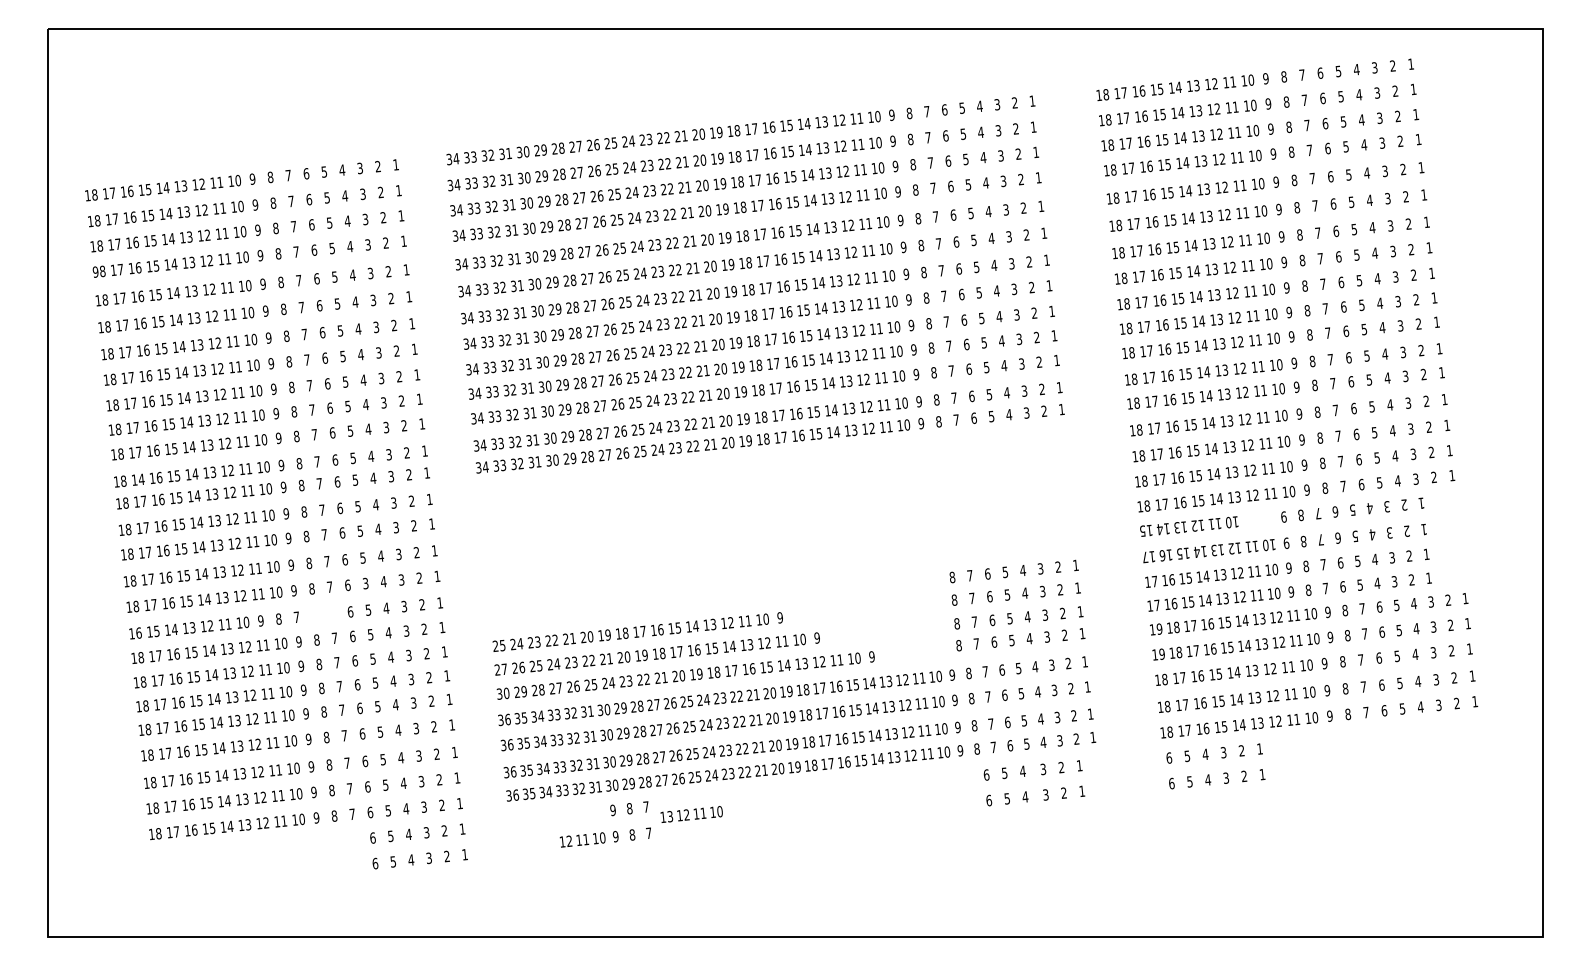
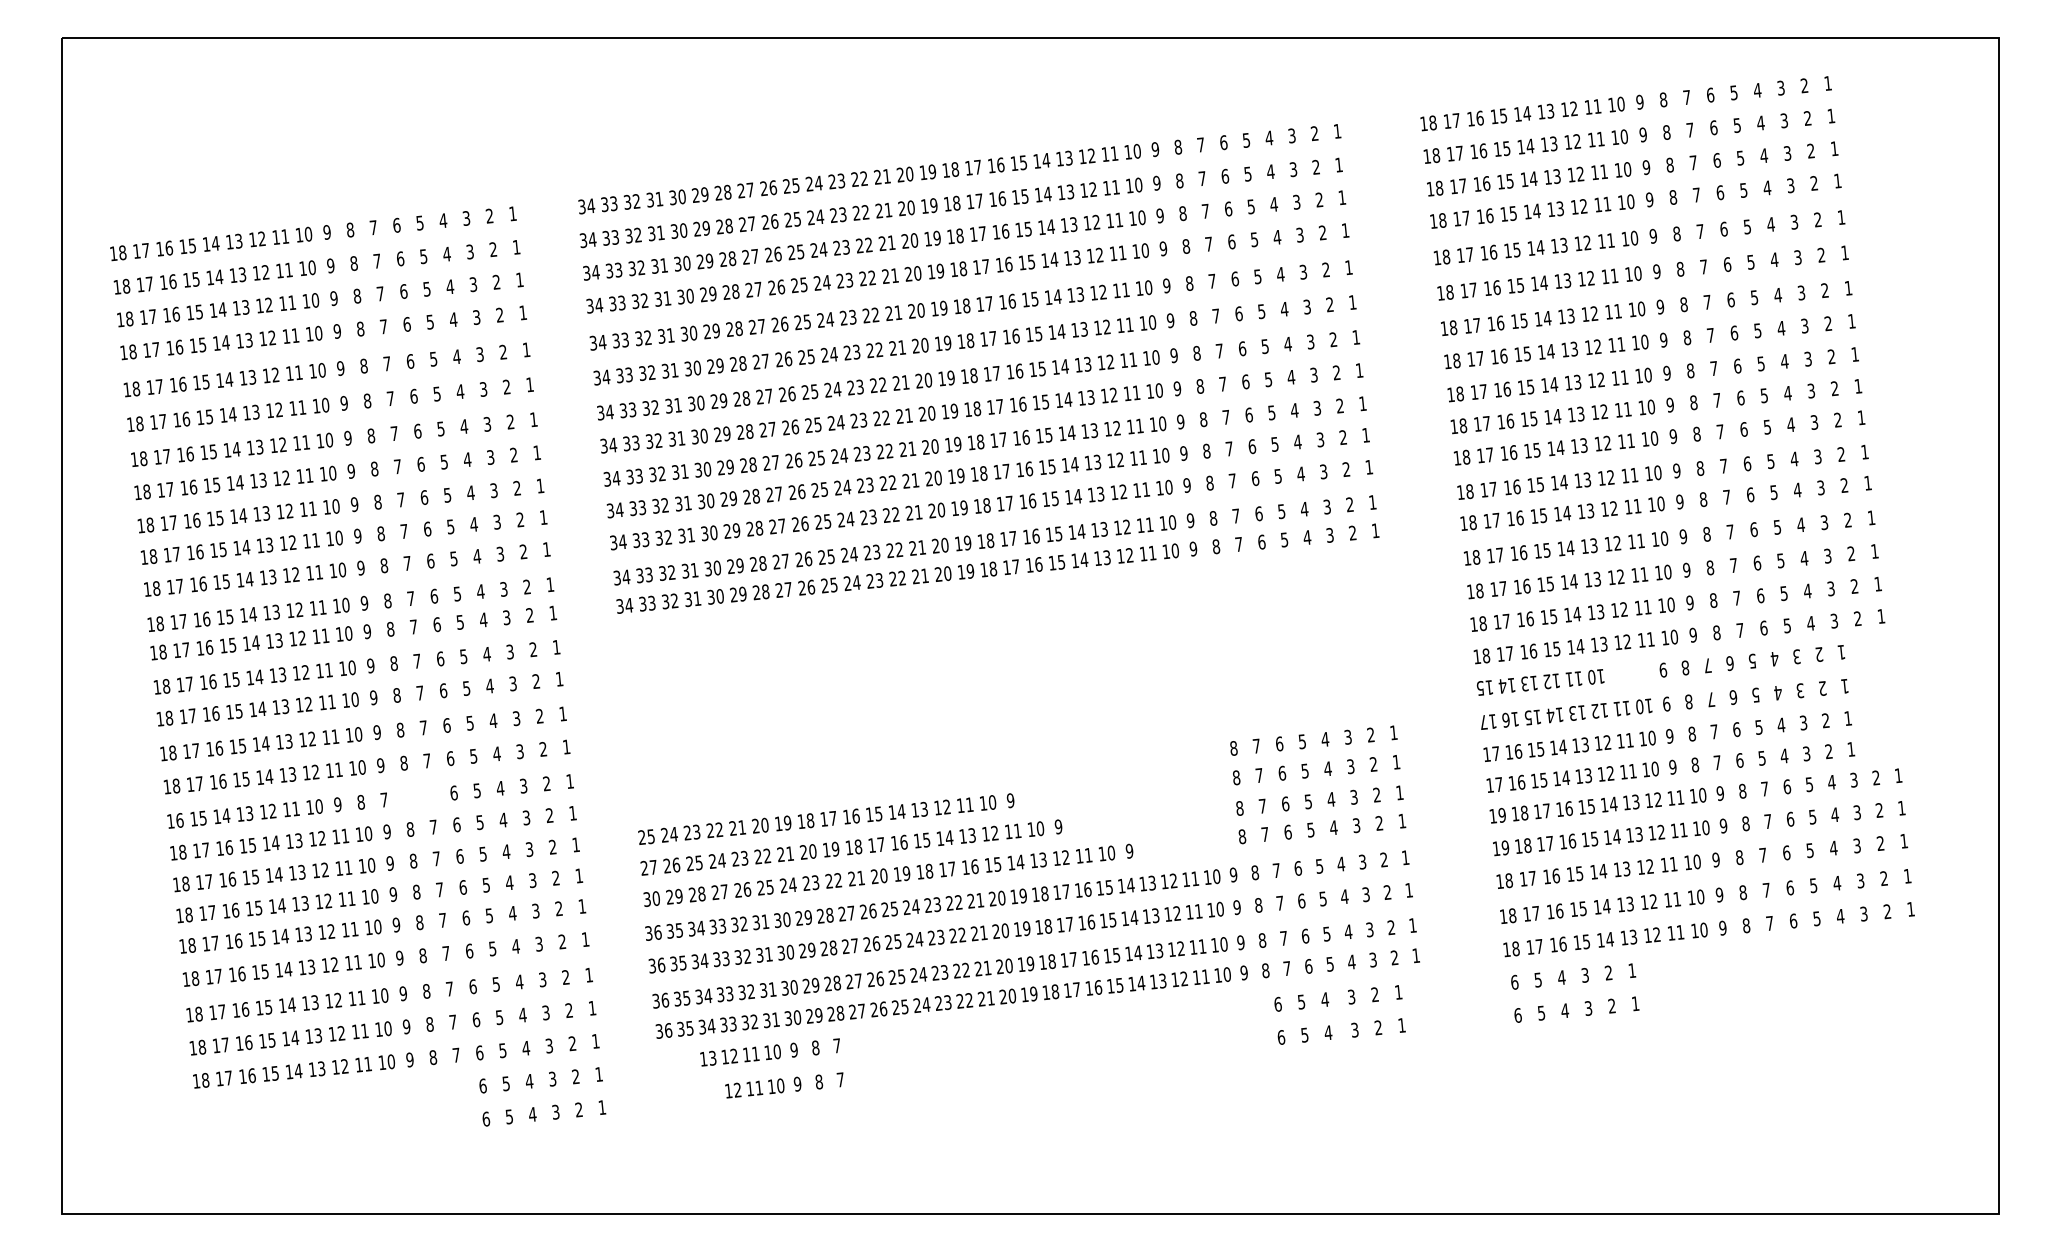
text: (95, 271) -> (123, 351), 98 -> 18
text: (141, 479) -> (183, 621), 14 -> 17
text: (365, 582) -> (473, 754), 3 -> 5
text: (691, 814) -> (740, 1055), moved

